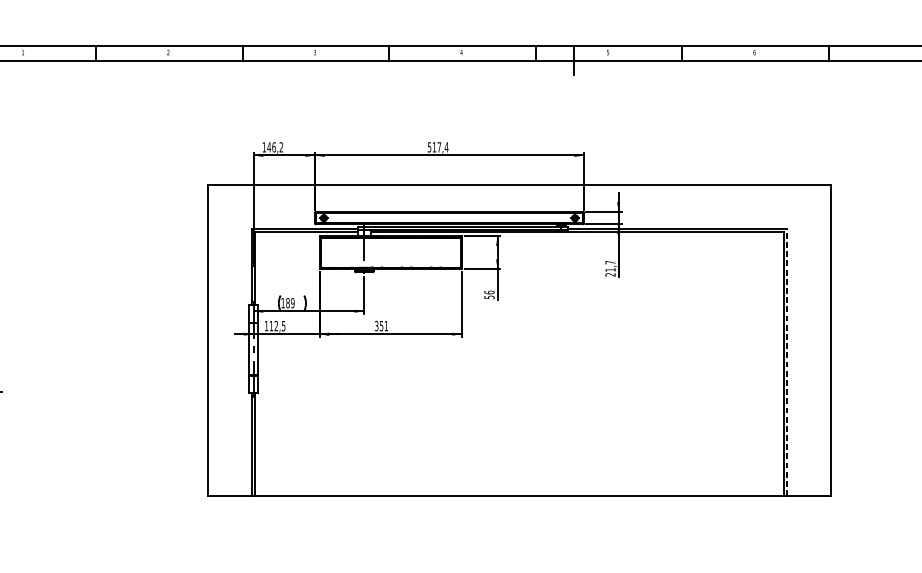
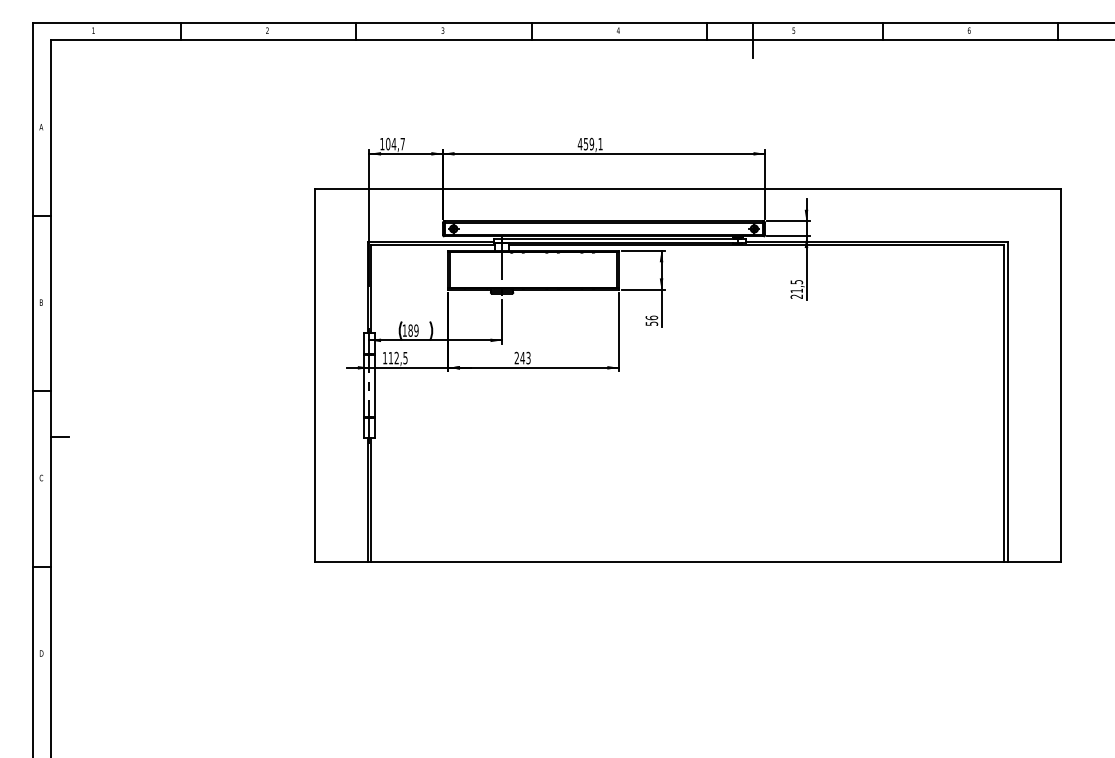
text: (274, 146) -> (394, 143), 146,2 -> 104,7
text: (437, 146) -> (589, 143), 517,4 -> 459,1
text: (610, 262) -> (796, 282), 21,7 -> 21,5
text: (381, 325) -> (522, 357), 351 -> 243
line: (787, 362) -> (1008, 401), dashed -> solid

